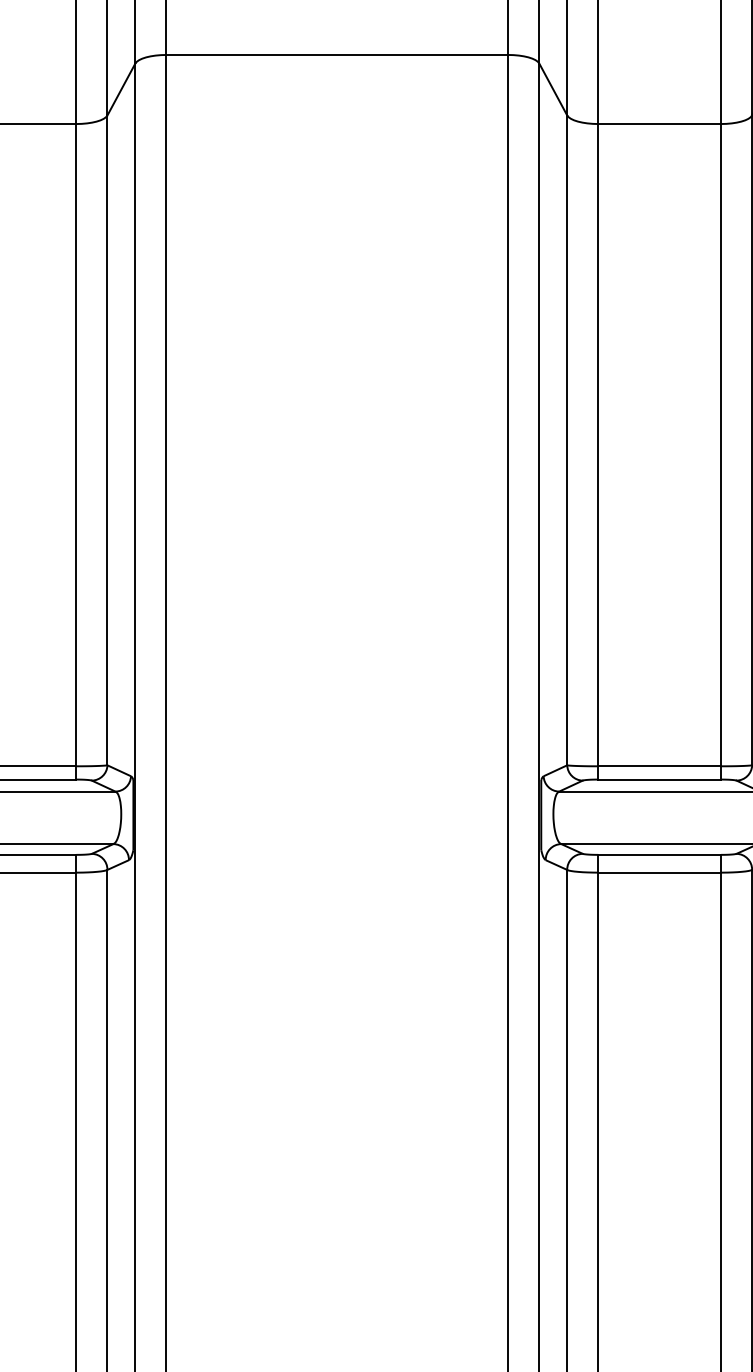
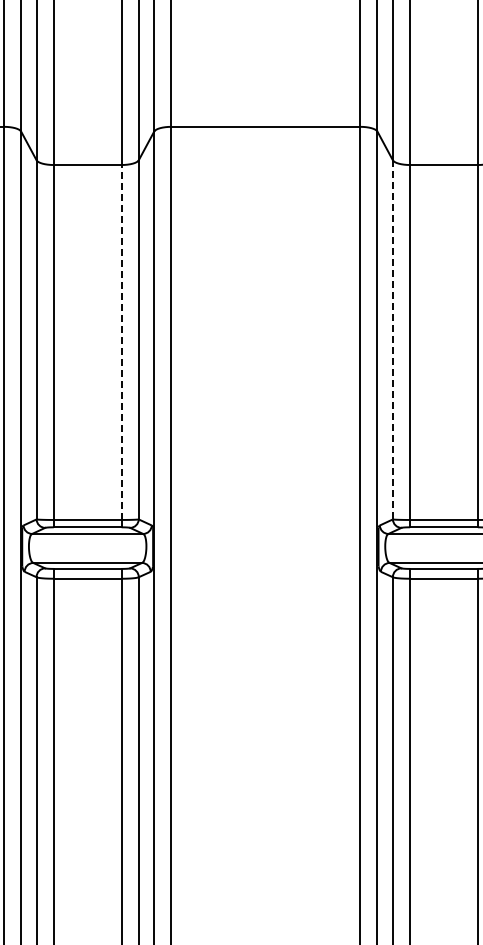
line: (566, 439) -> (392, 339), solid -> dashed
line: (76, 445) -> (121, 342), solid -> dashed

